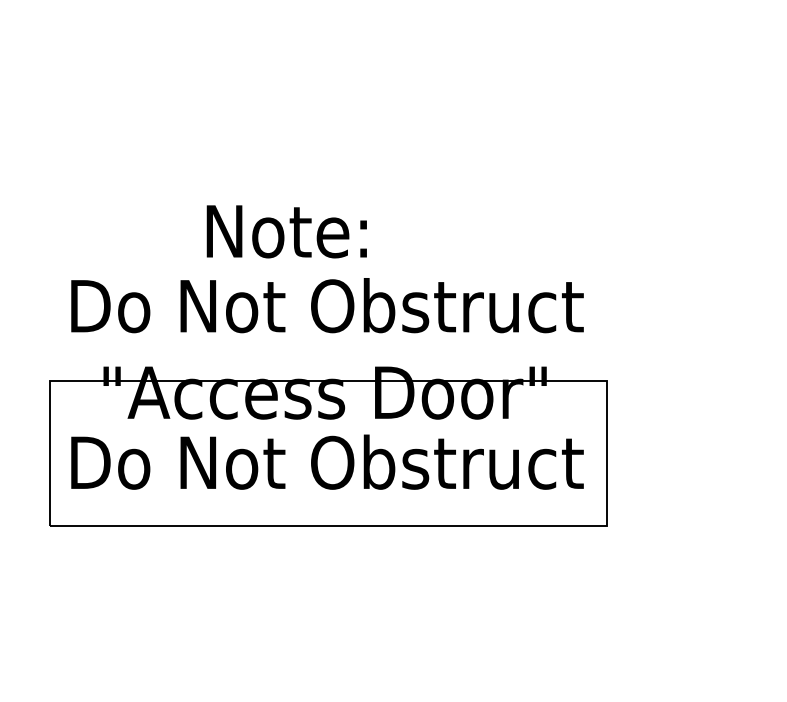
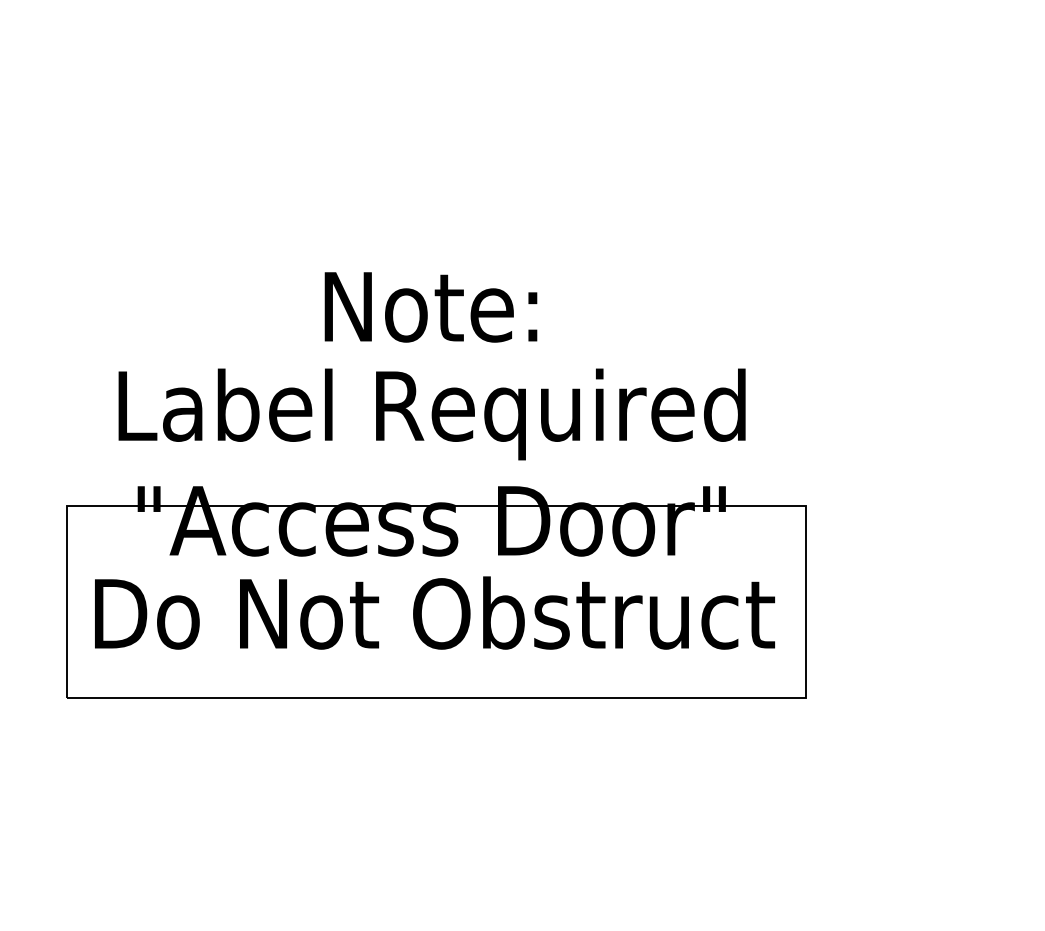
text: (286, 231) -> (430, 307), moved
text: (327, 312) -> (435, 414), Do Not Obstruct -> Label Required

